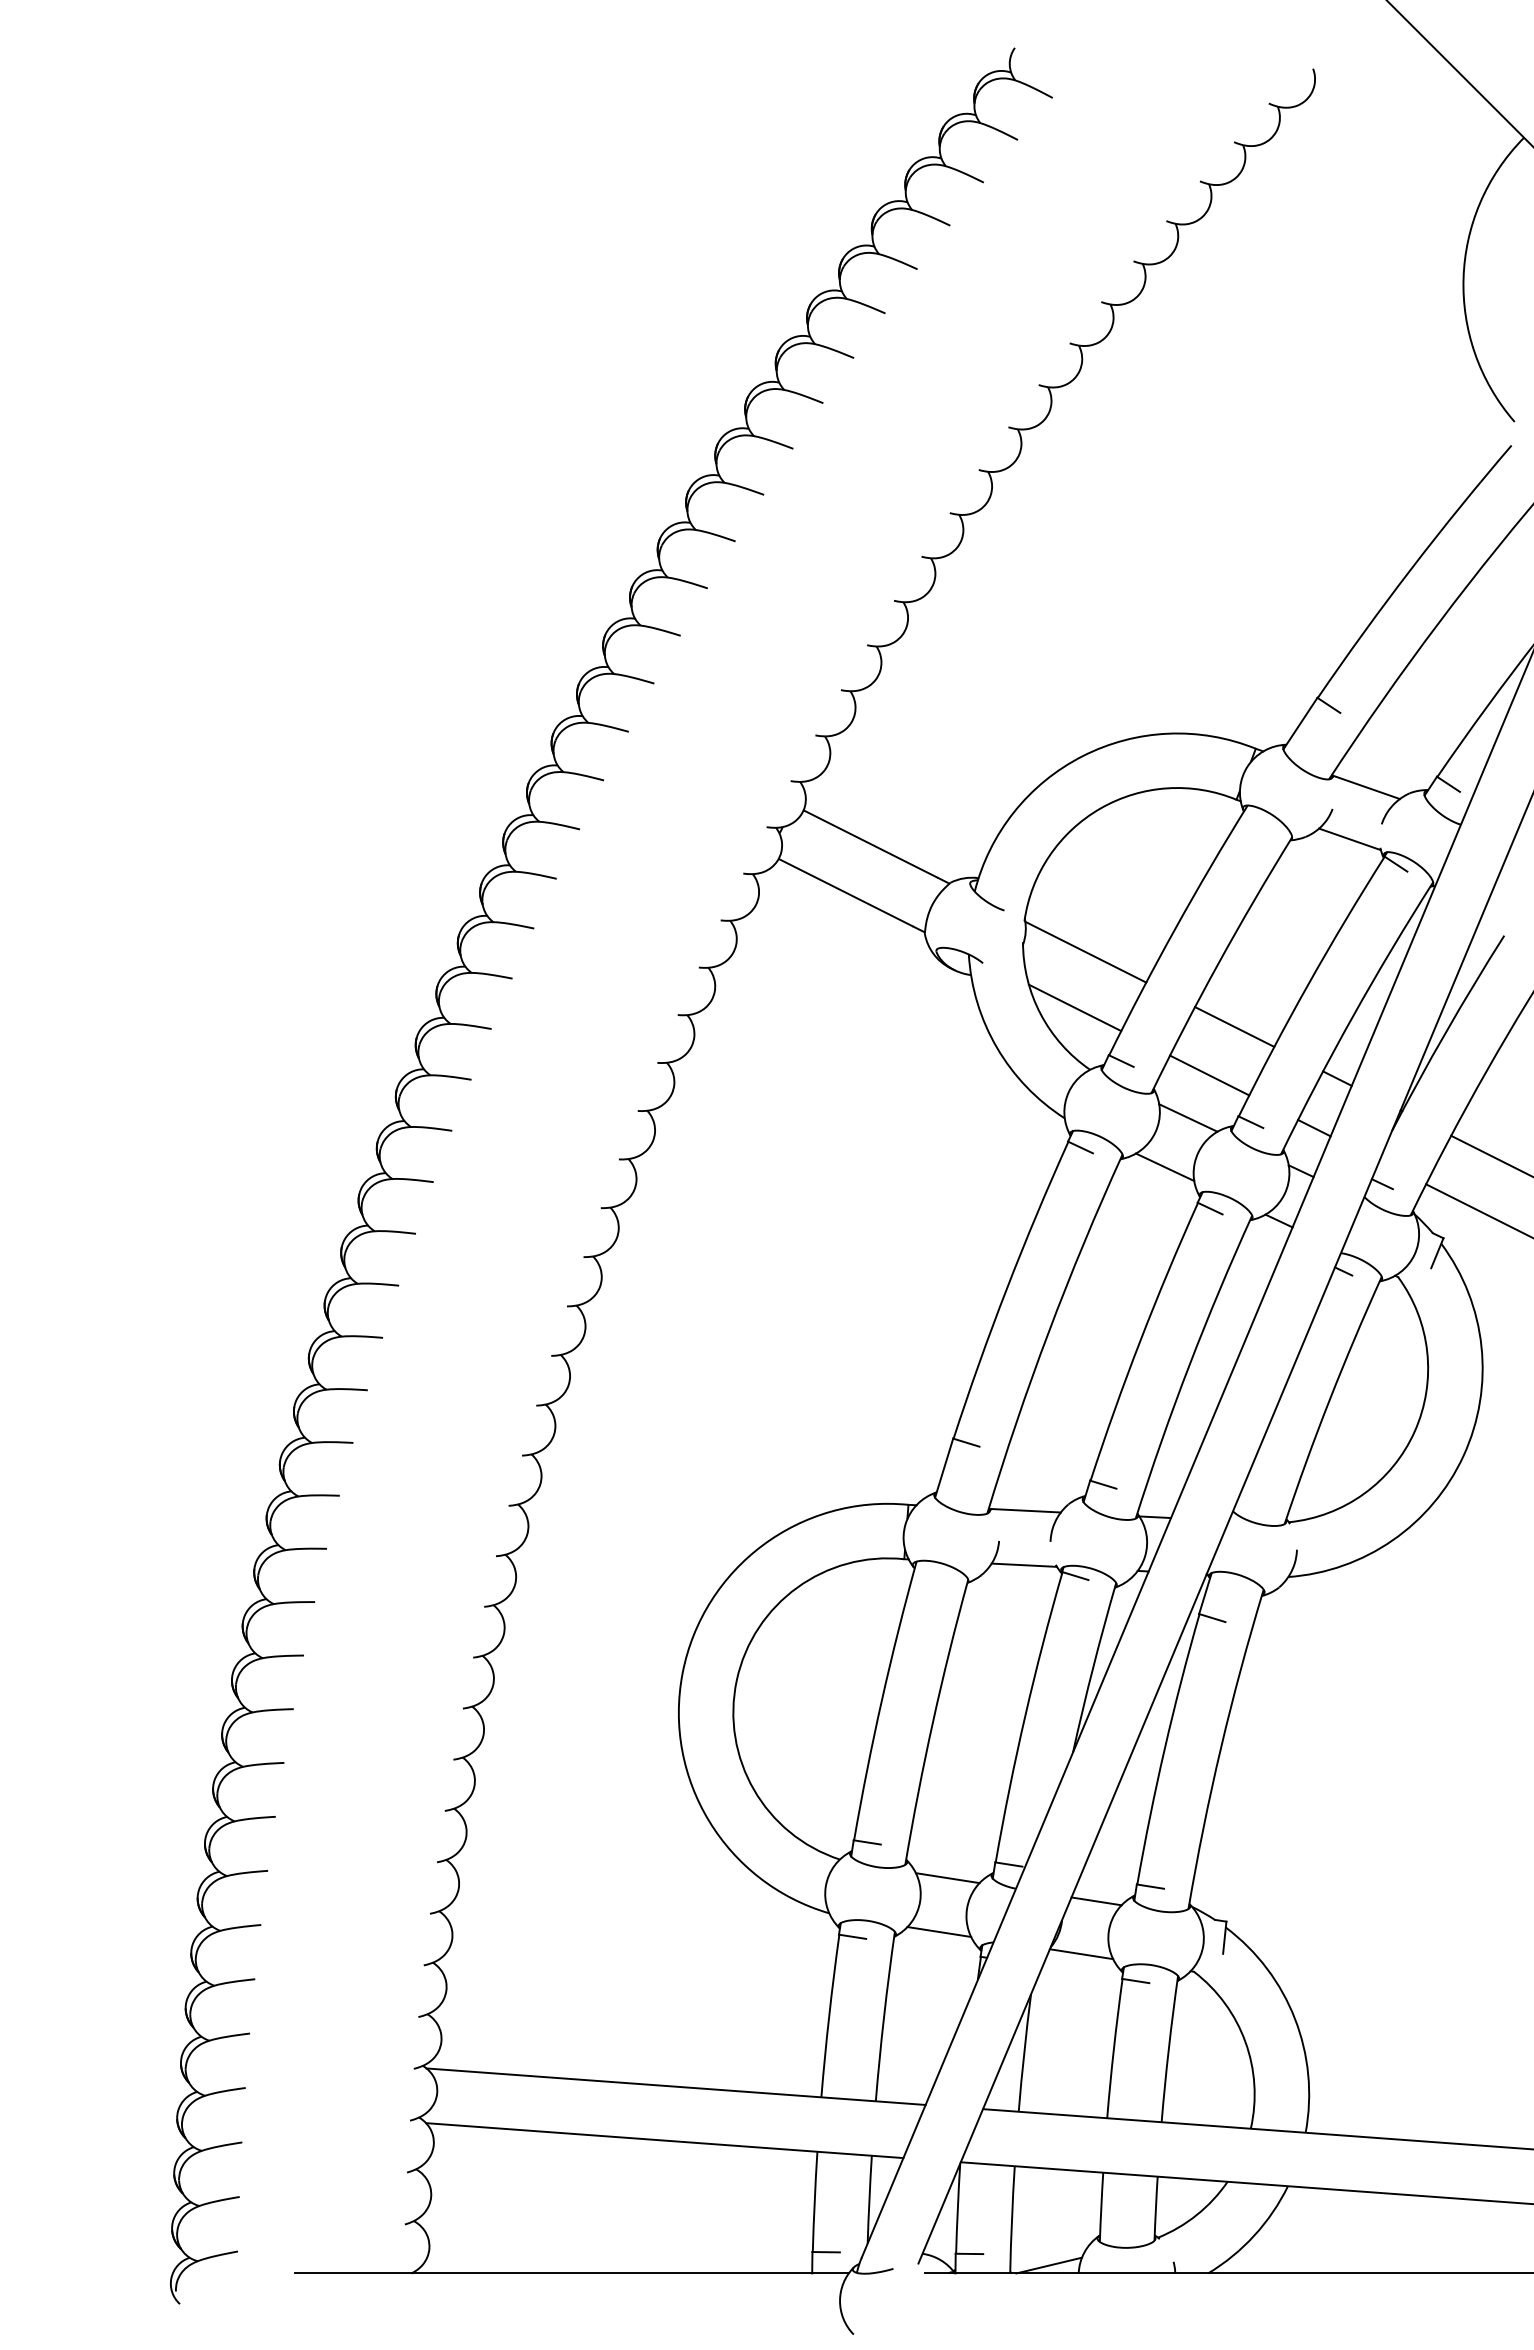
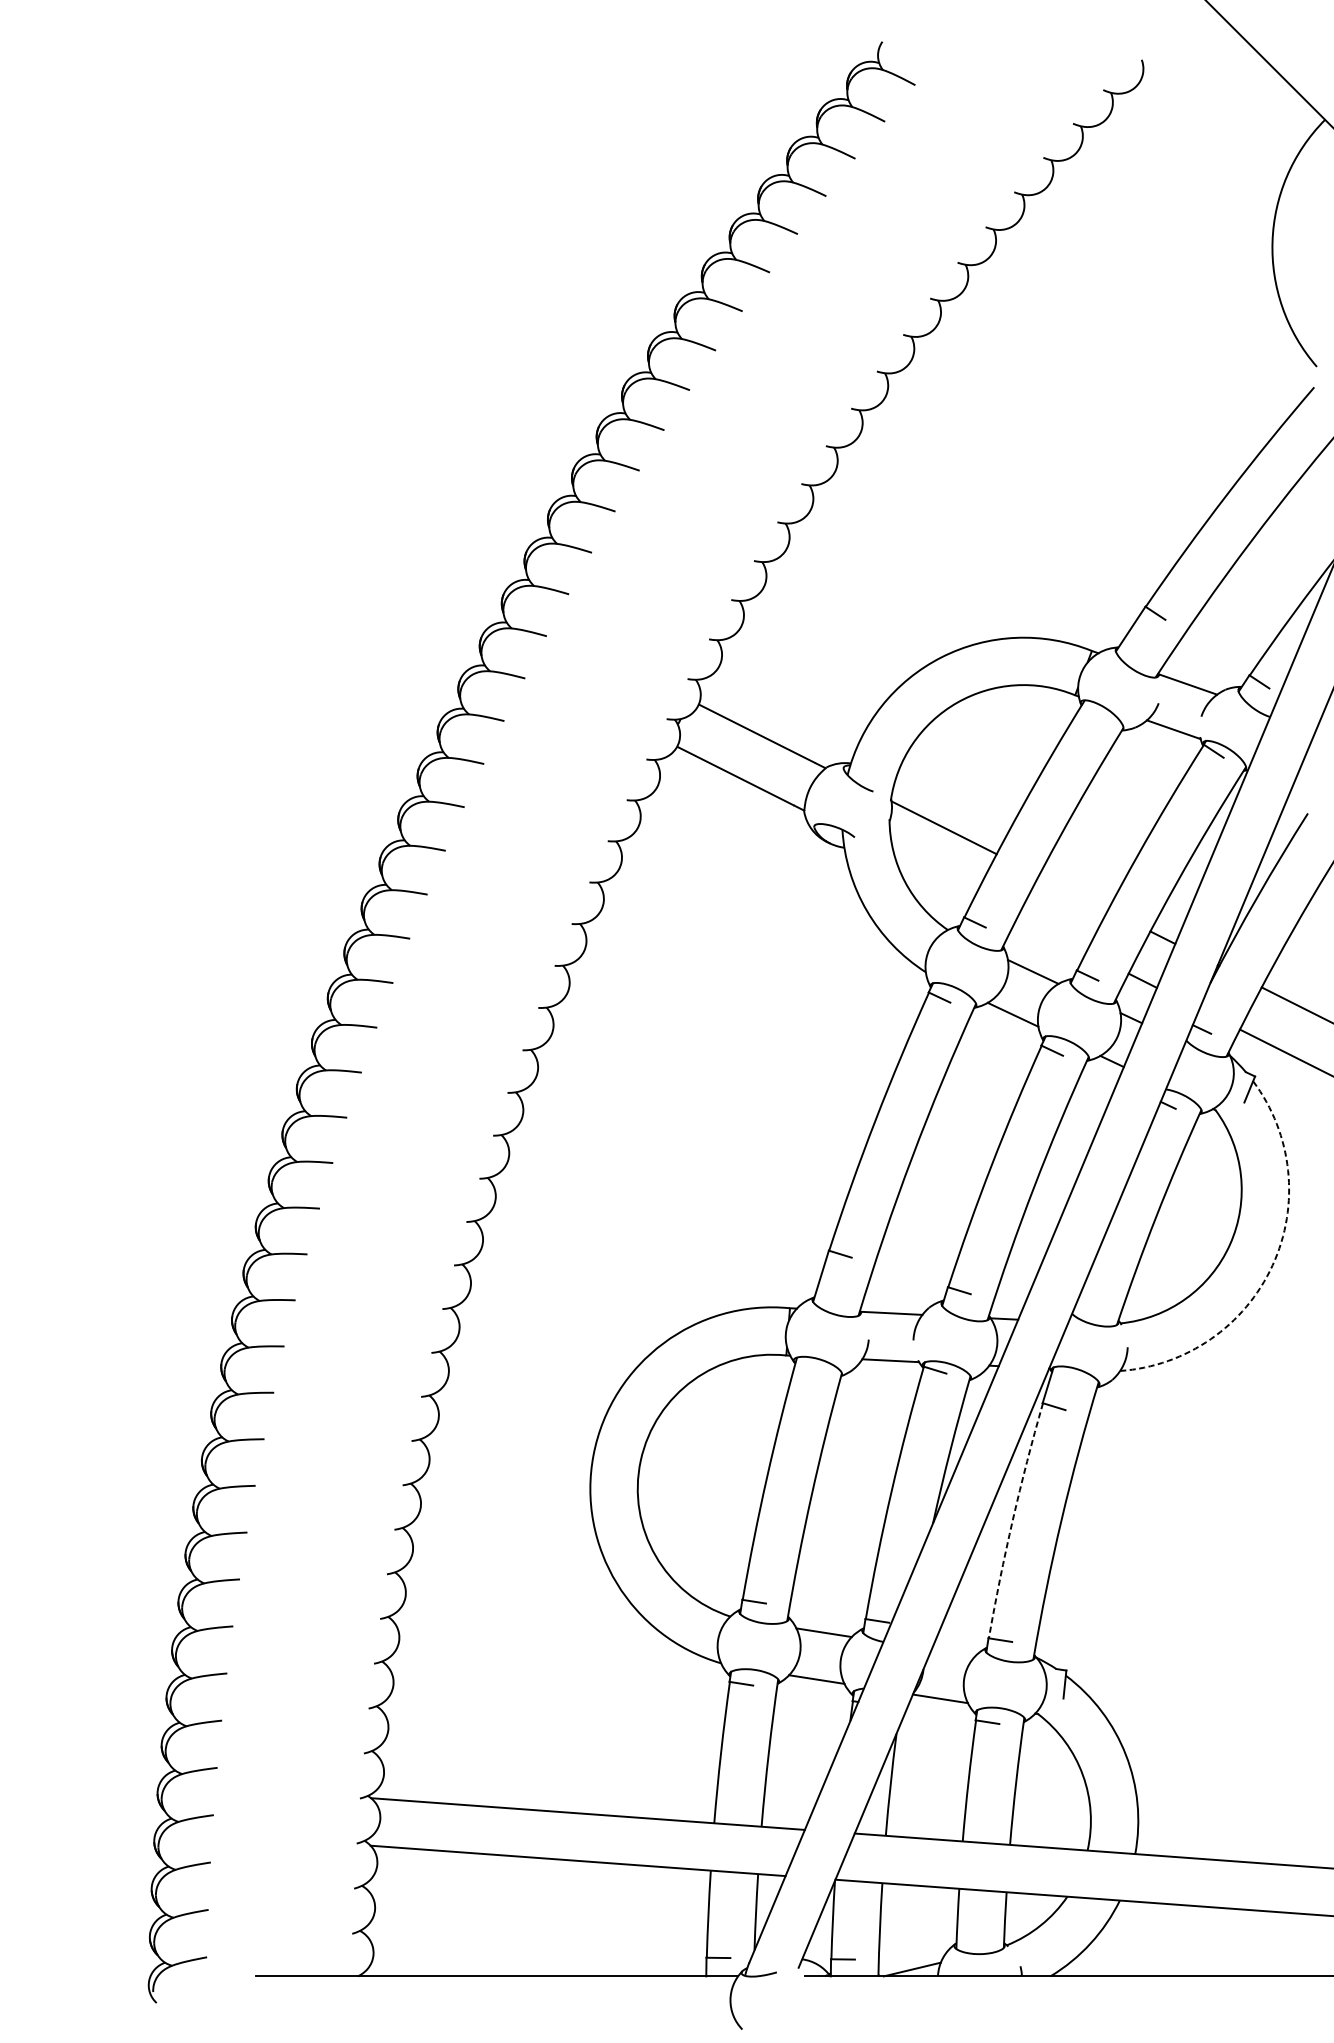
line: (1074, 1007) -> (934, 875), removed
line: (1234, 1026) -> (1073, 892), removed
line: (1209, 1075) -> (1051, 935), removed
arc: (1463, 1455) -> (1272, 1265), solid -> dashed
arc: (1164, 1748) -> (1012, 1520), solid -> dashed
line: (1096, 1901) -> (953, 1653), removed

